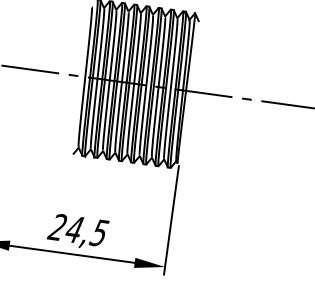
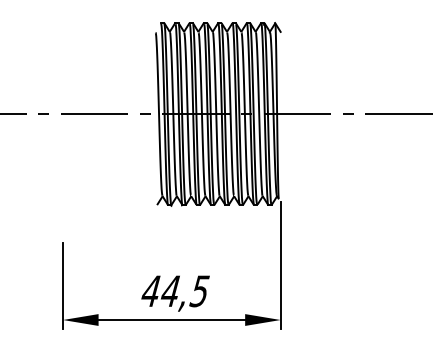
text: (57, 226) -> (150, 290), 24,5 -> 44,5

